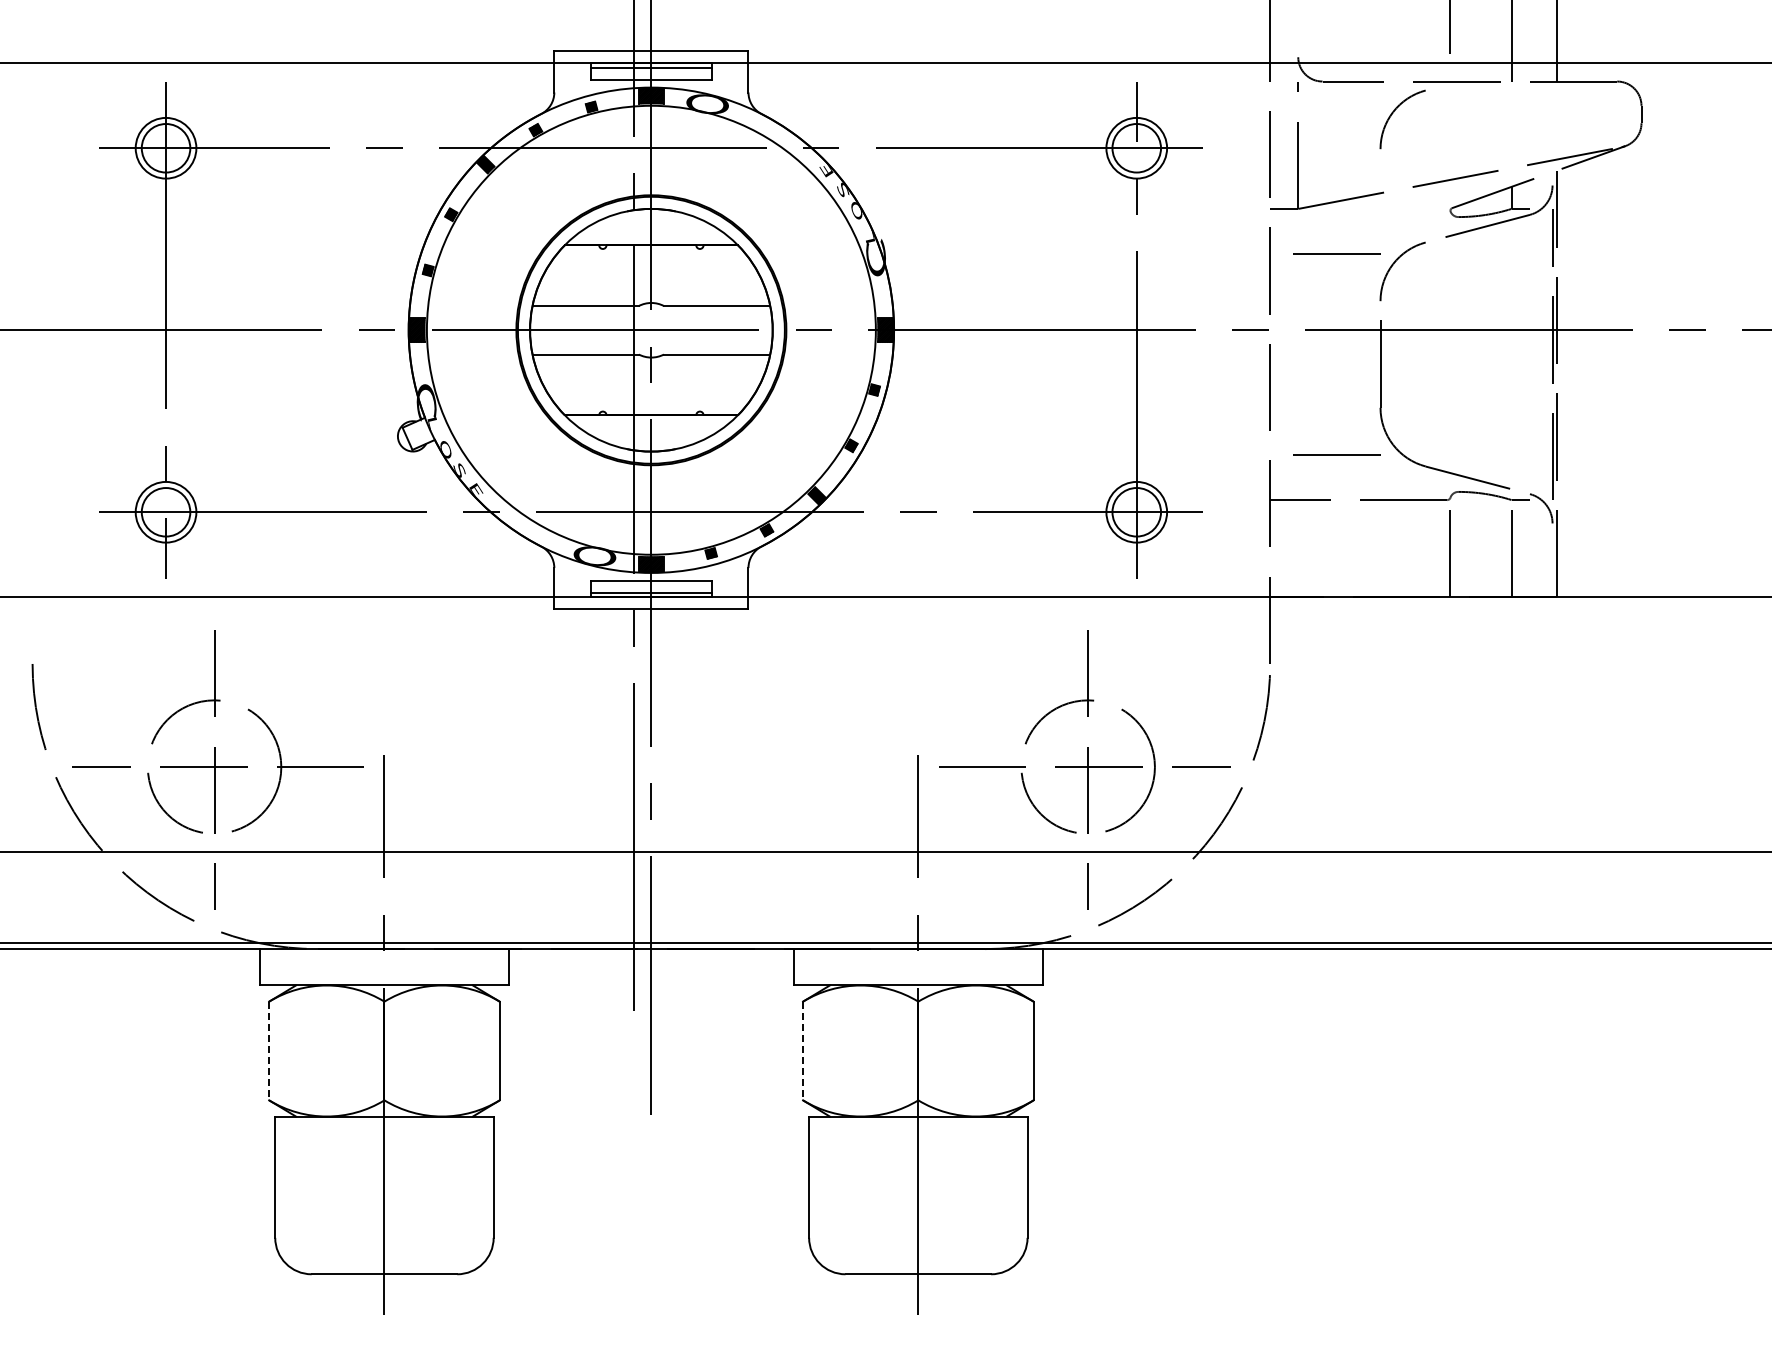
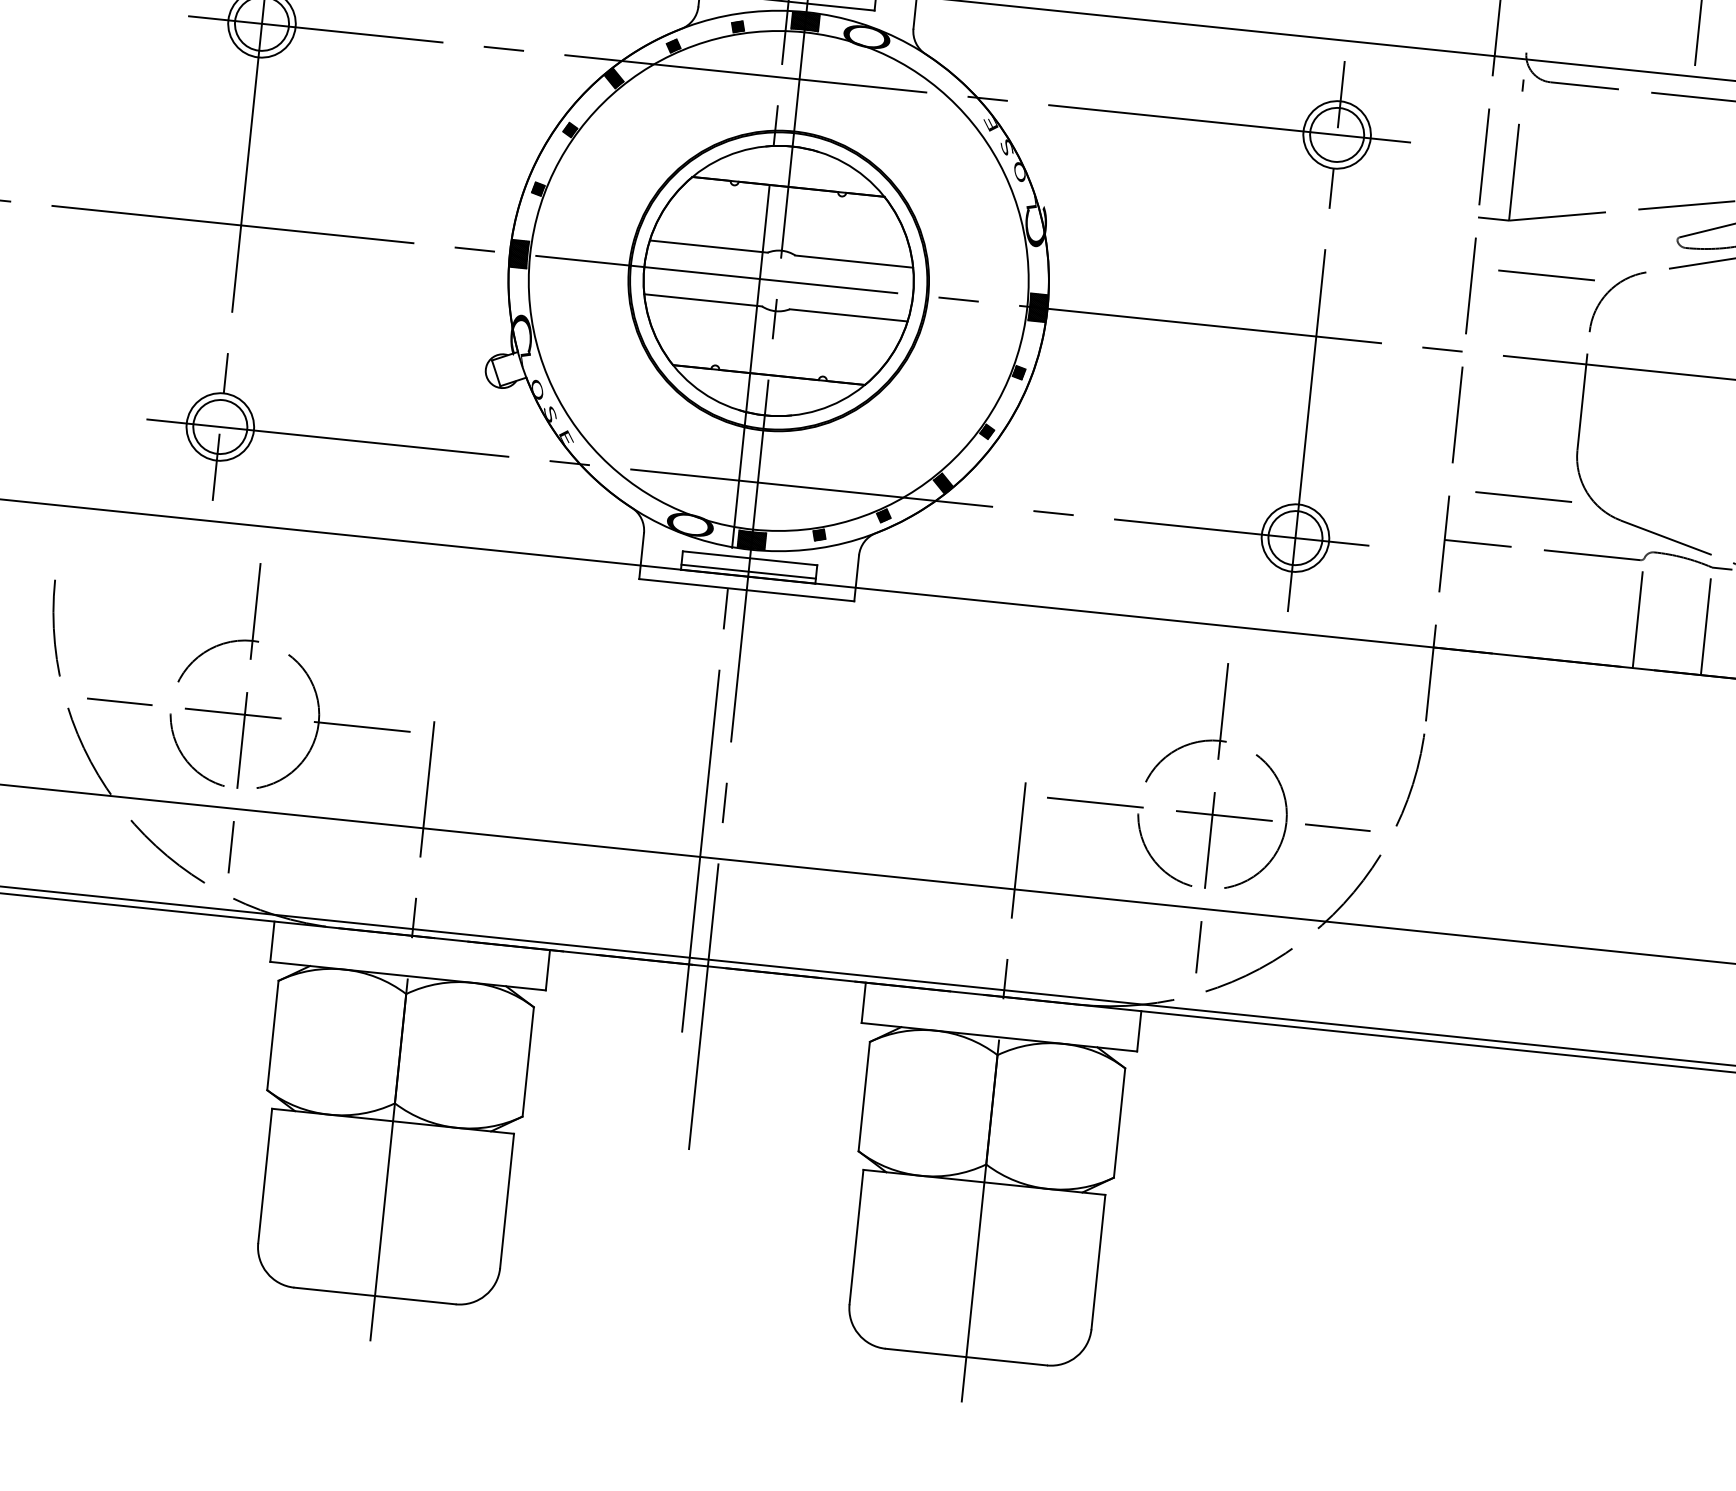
arc: (1394, 112) -> (1626, 124), removed
line: (269, 1051) -> (273, 1036), dashed -> solid
line: (803, 1051) -> (864, 1097), dashed -> solid

